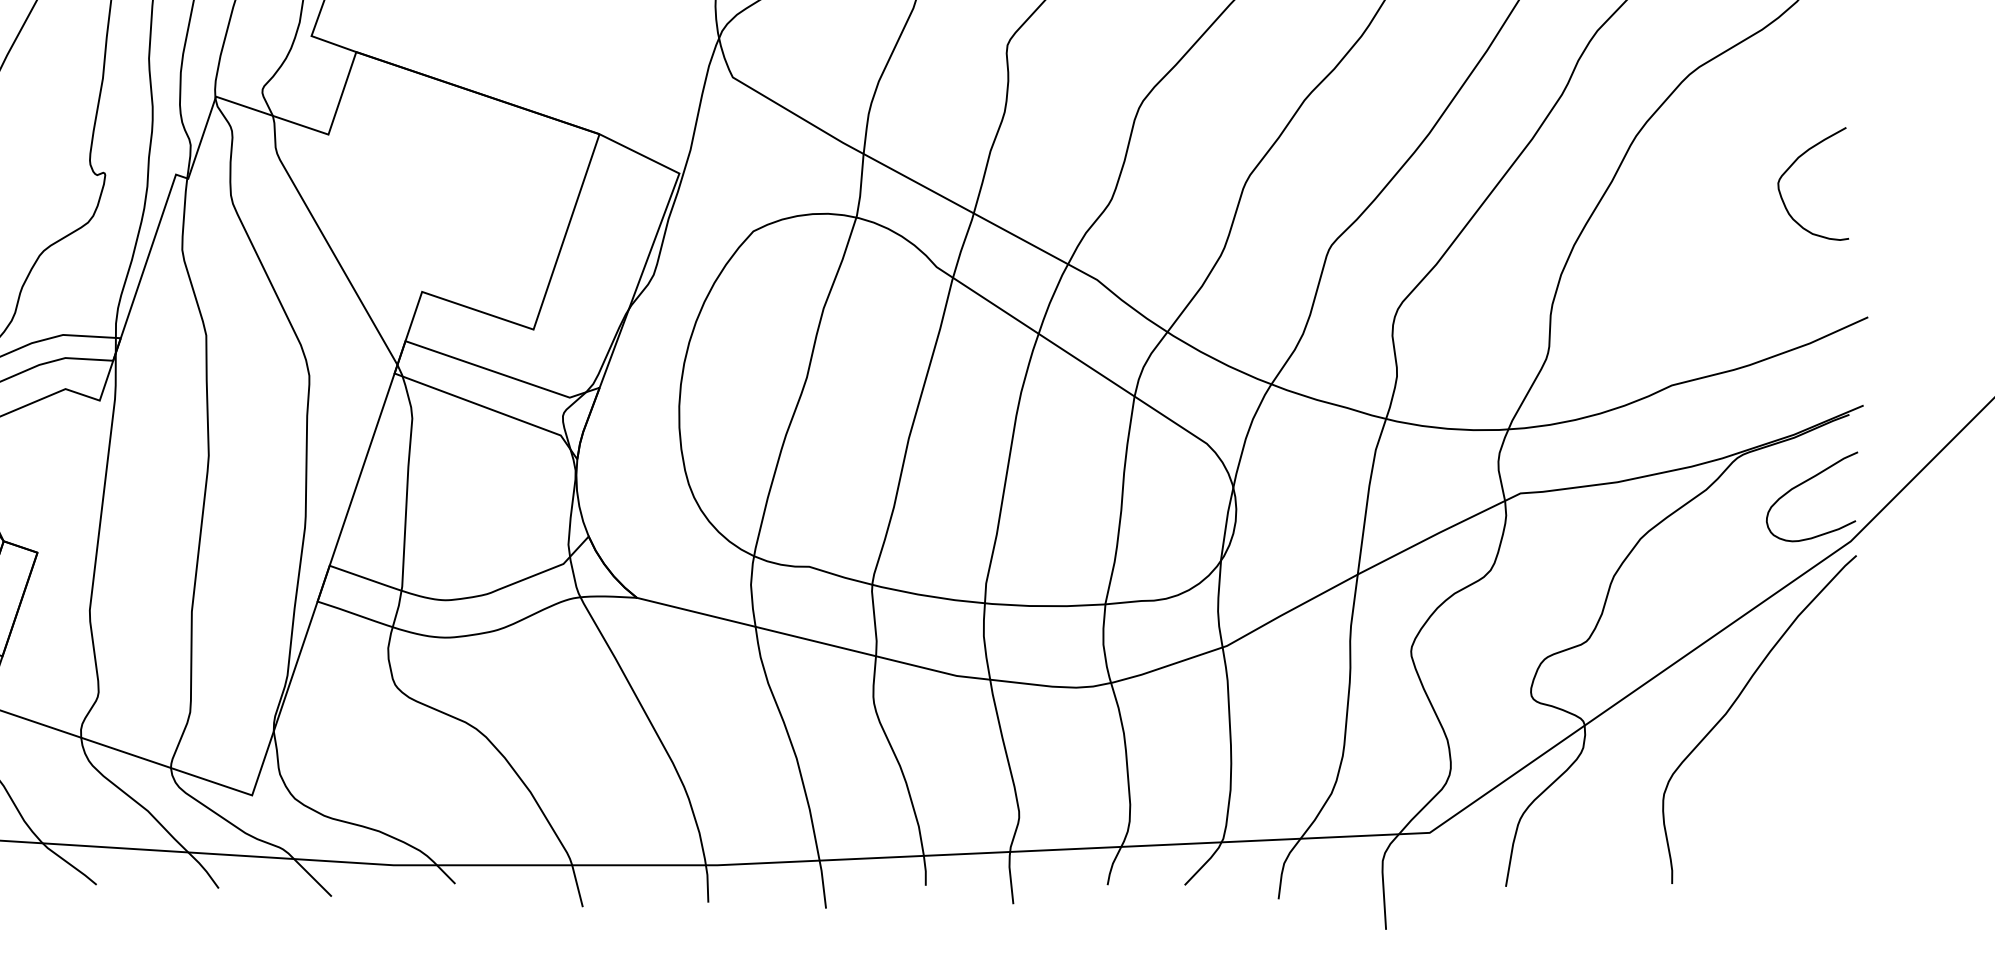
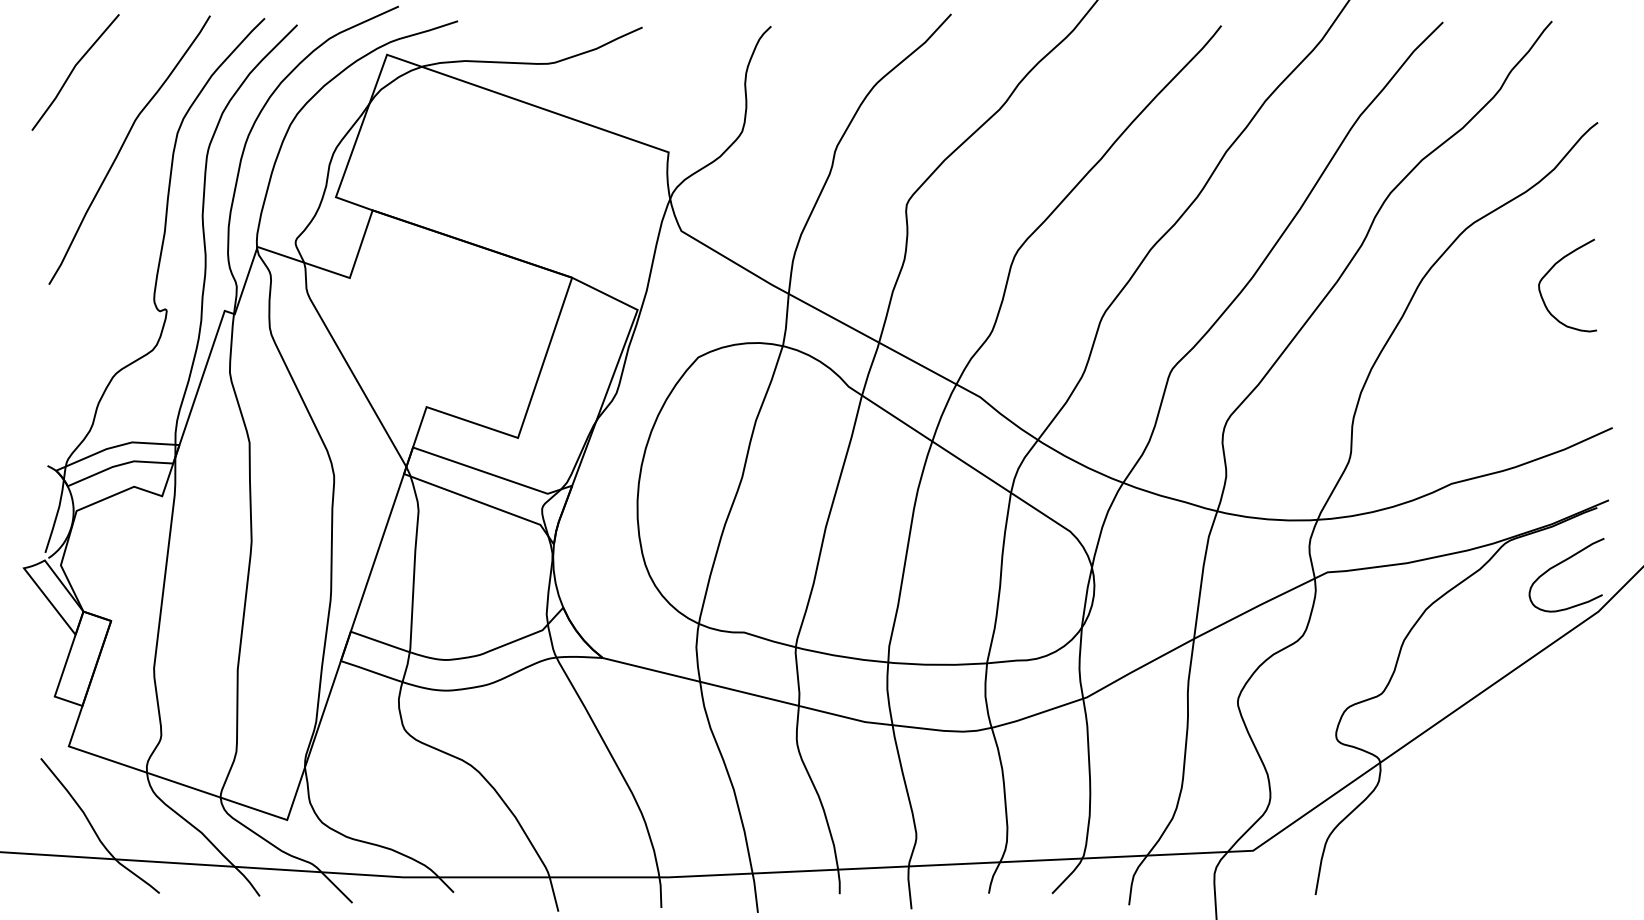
curve: (1791, 168) -> (1549, 272), moved
curve: (1736, 702) -> (1504, 743), removed

